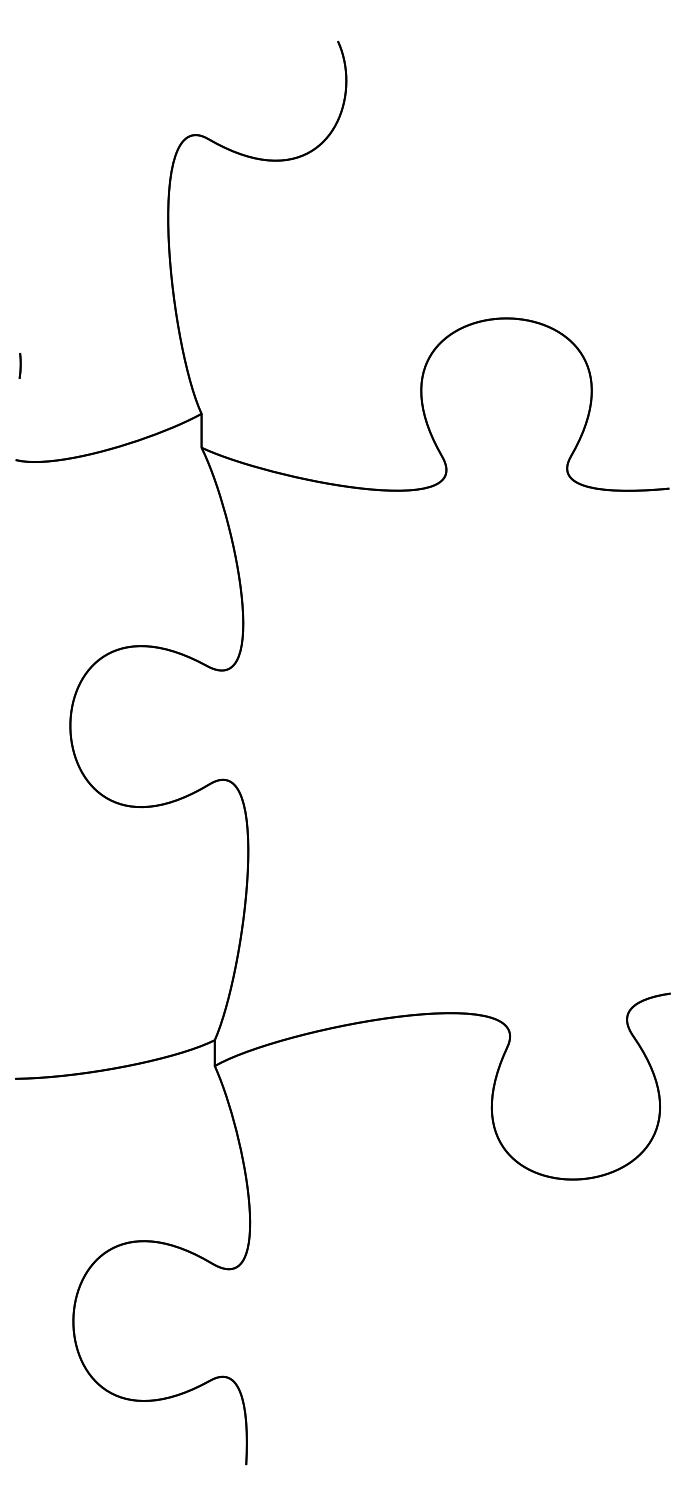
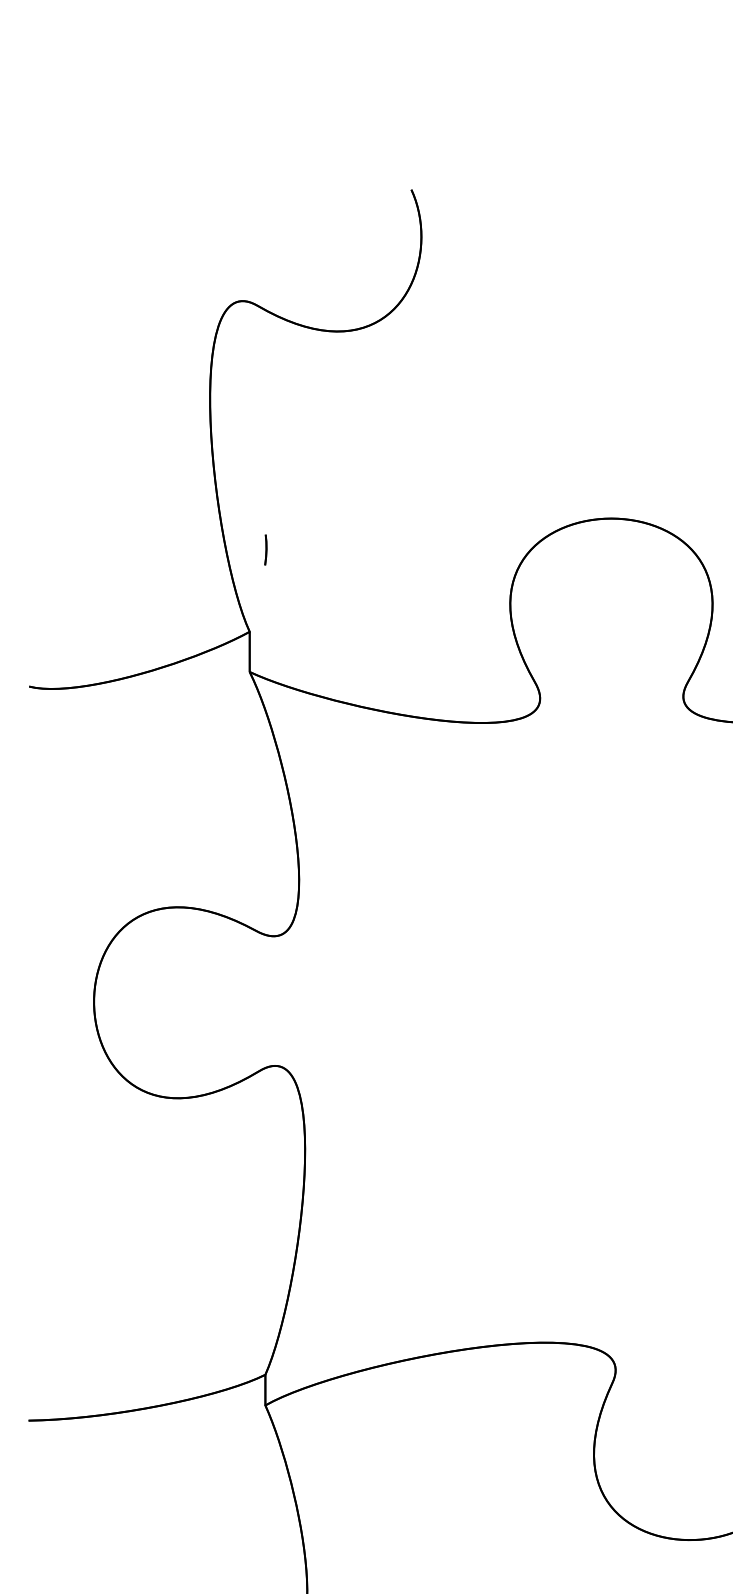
line: (19, 365) -> (265, 549), moved

